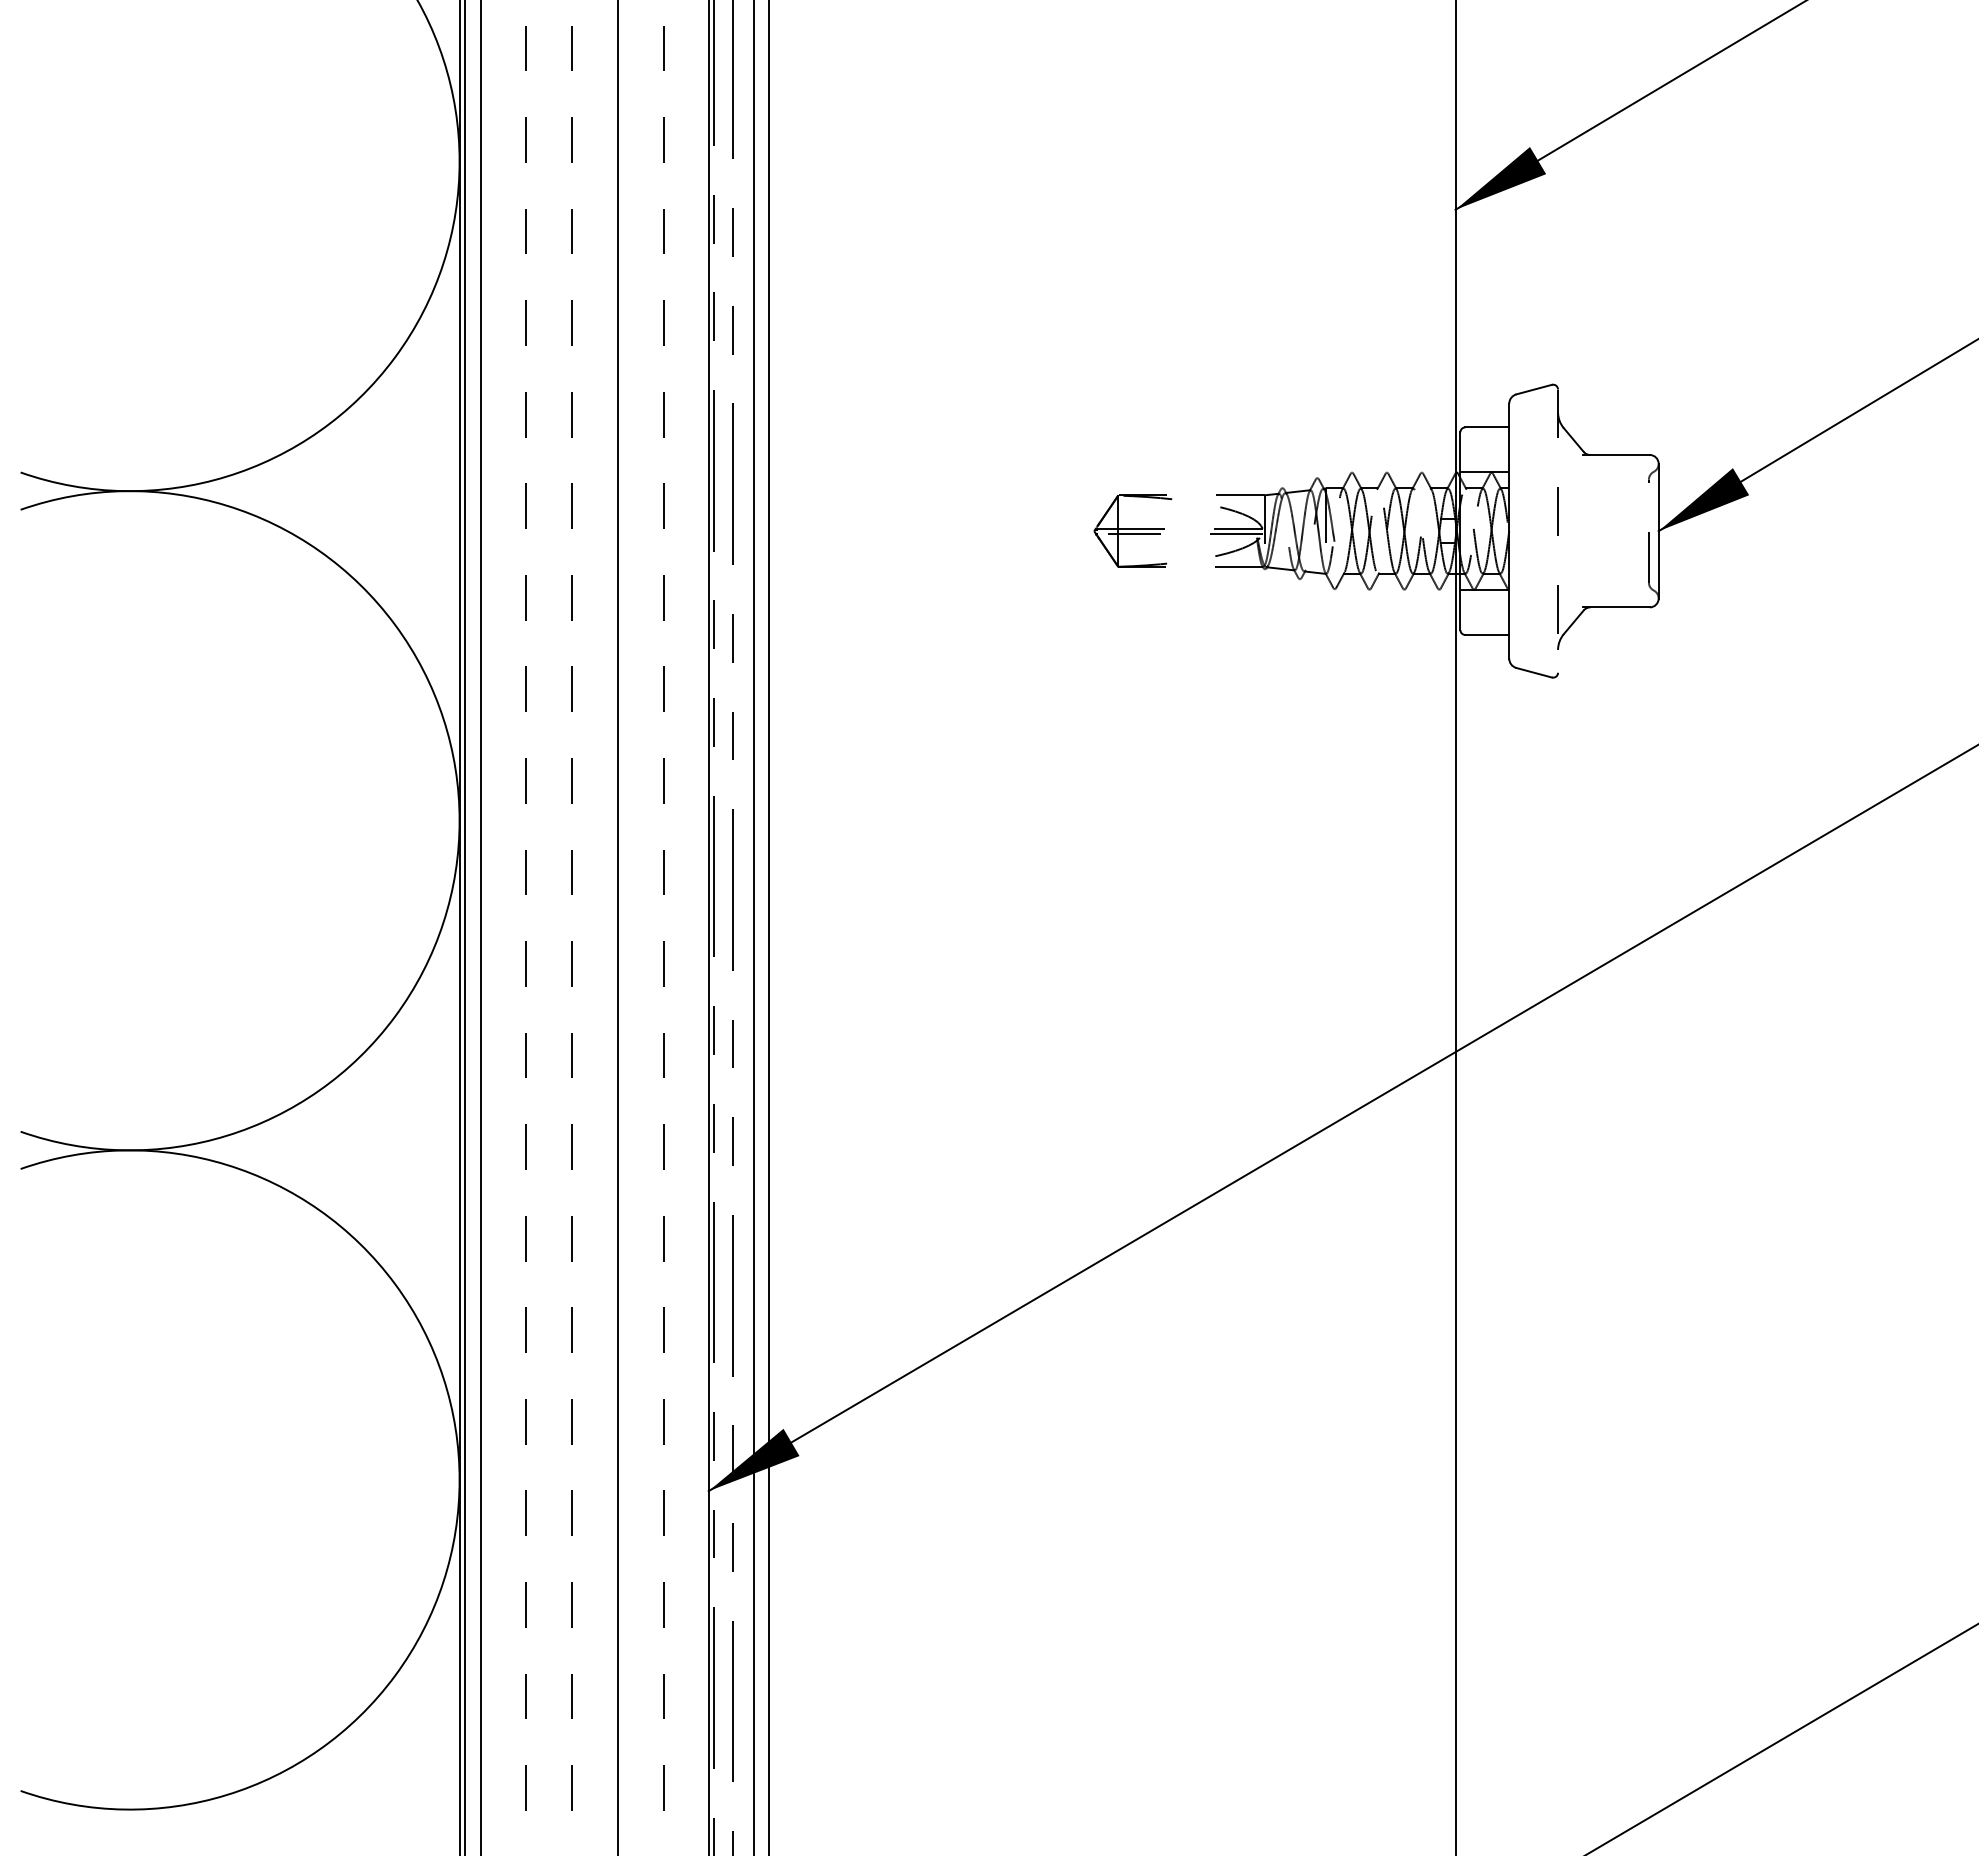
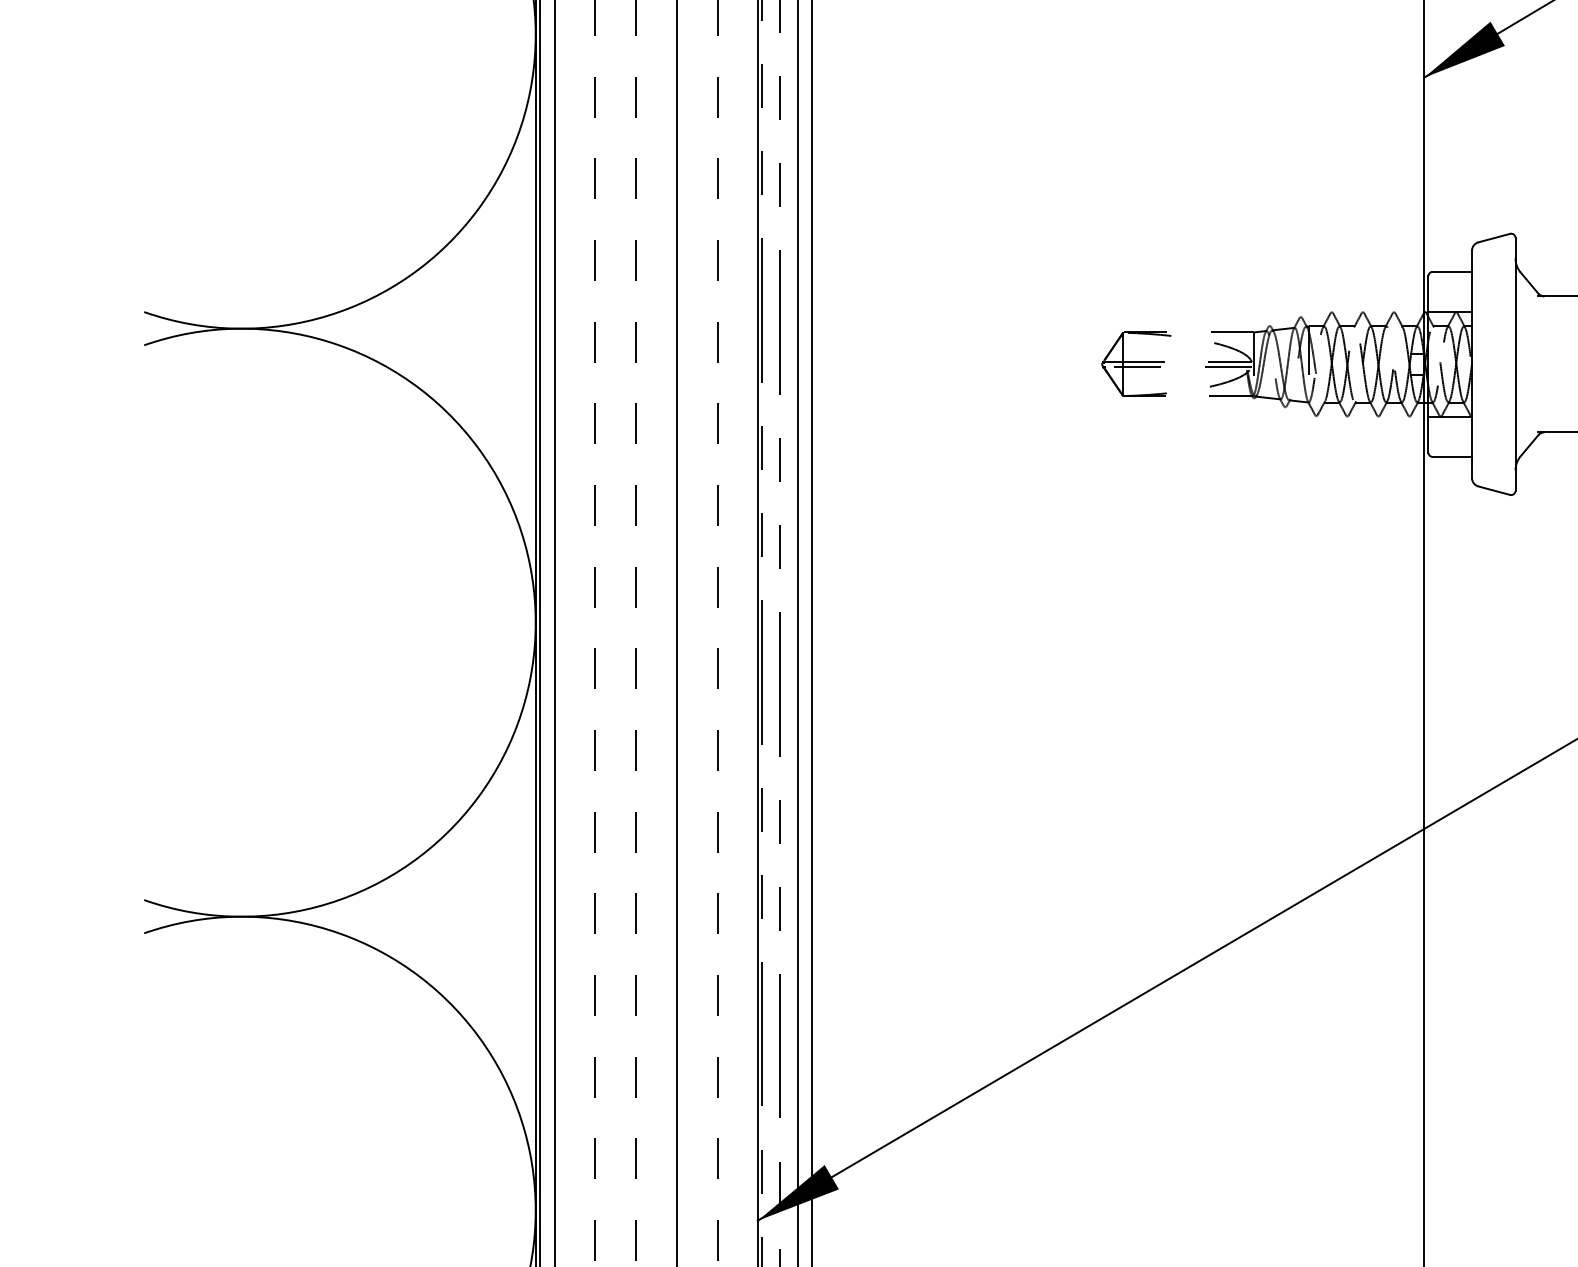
line: (1558, 531) -> (1515, 364), dashed -> solid

